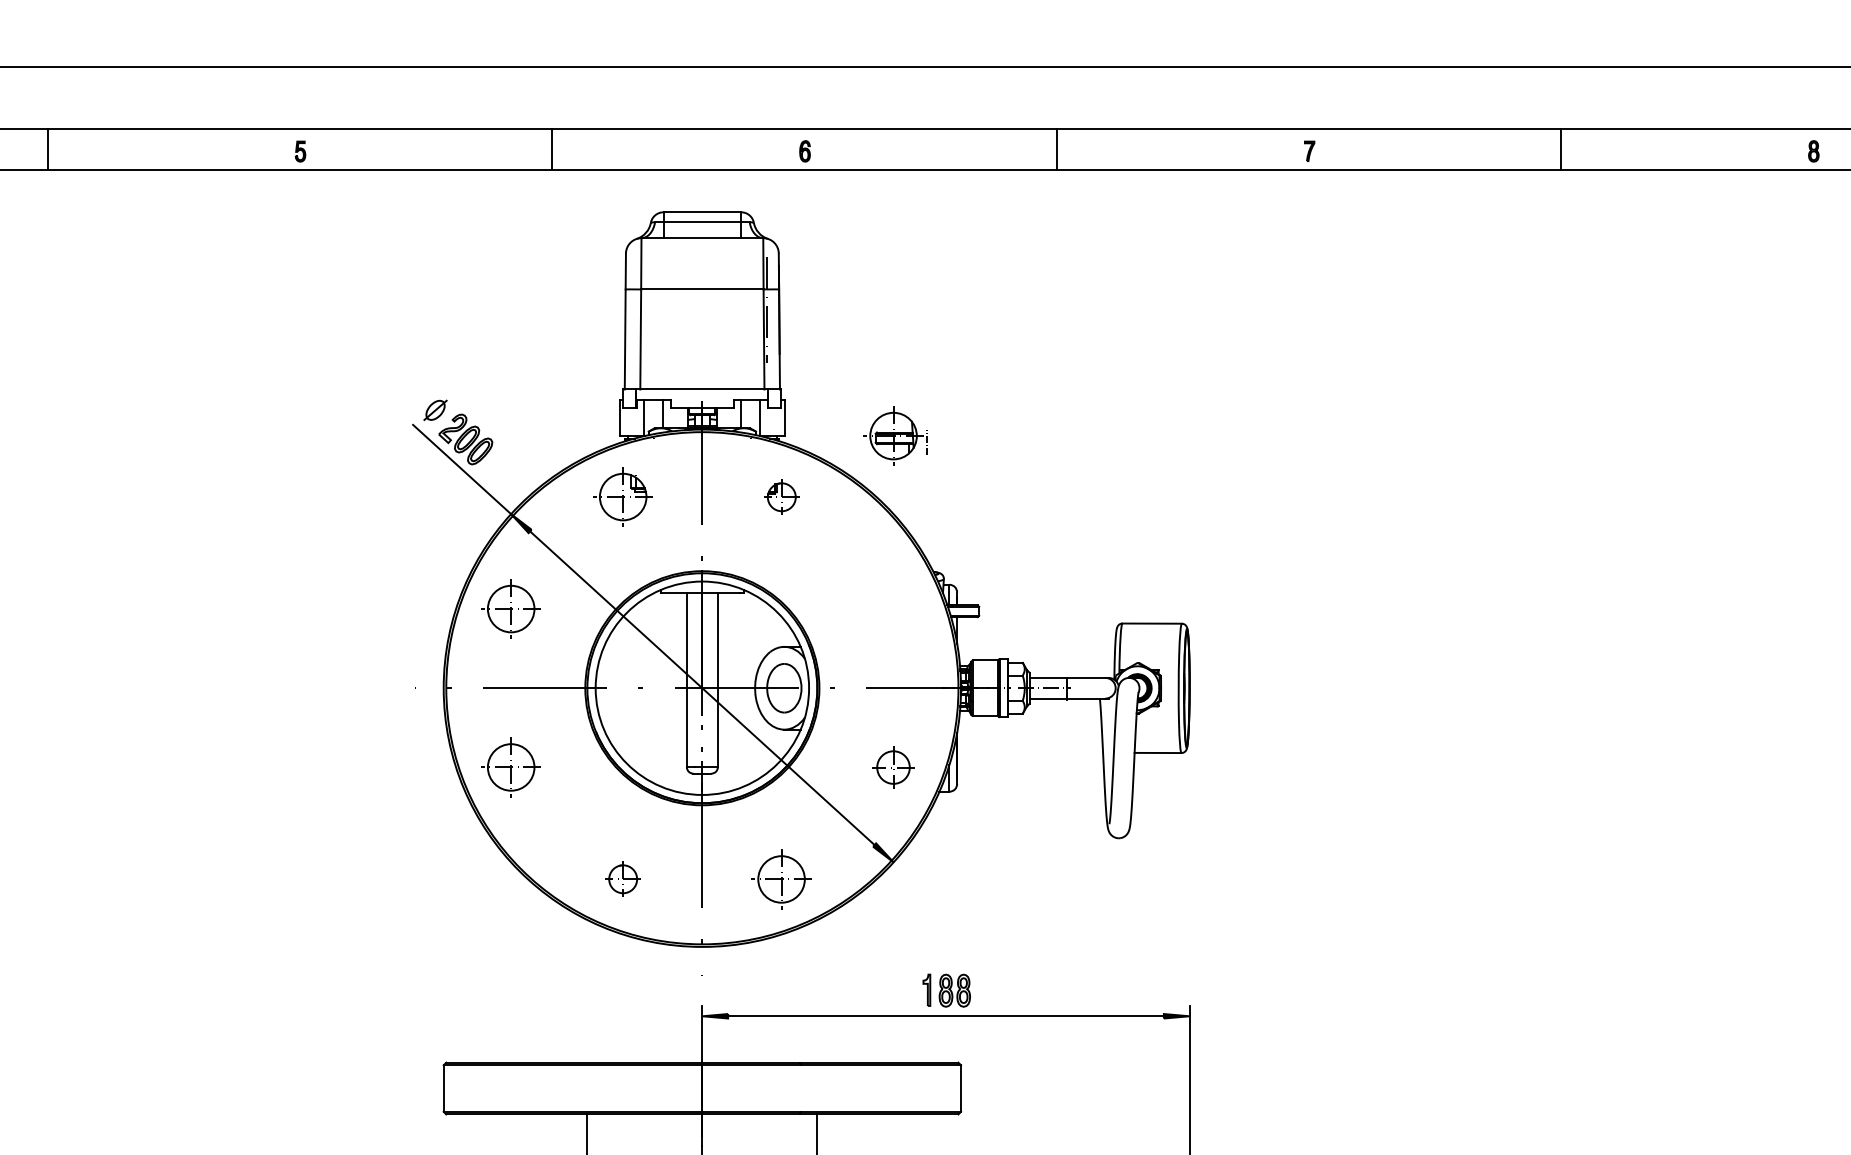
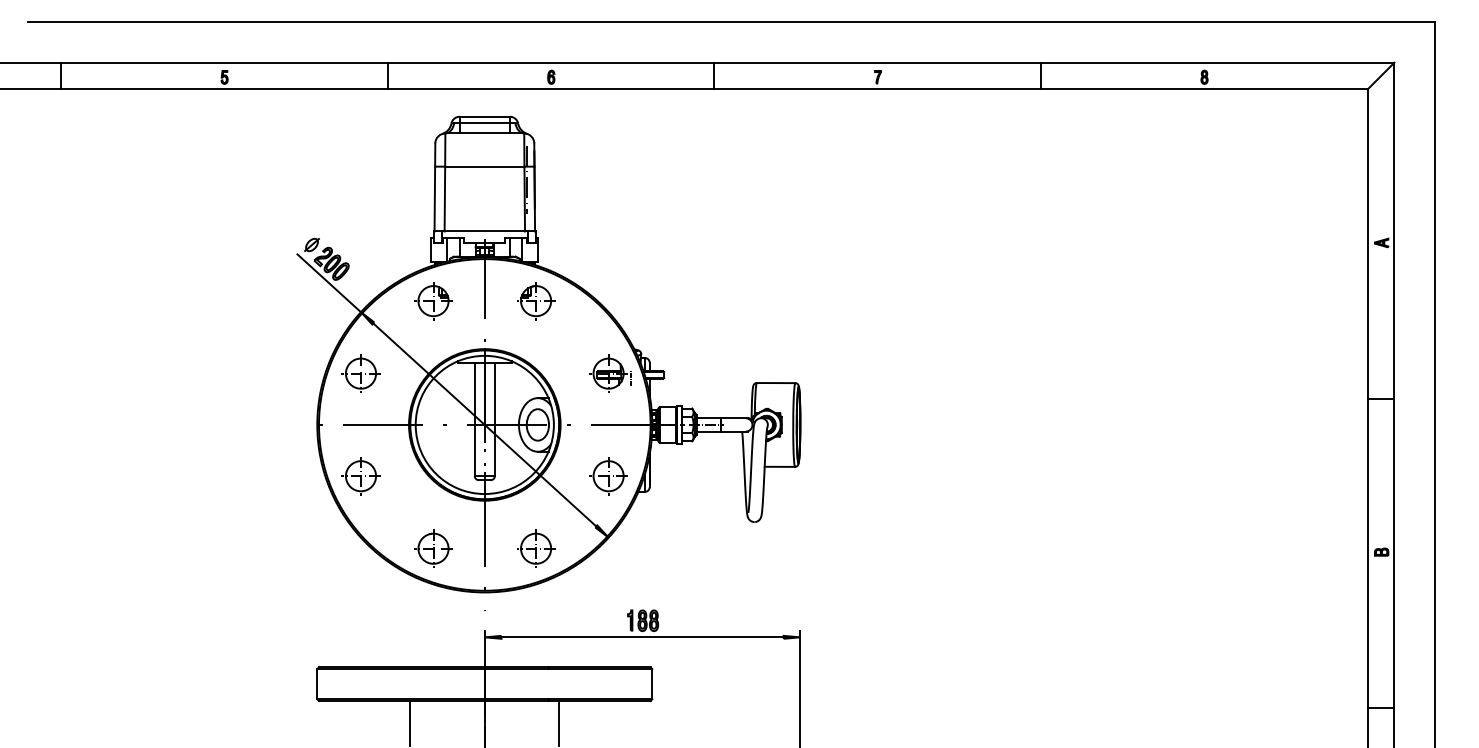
part: (896, 435) -> (610, 373), moved
part: (782, 497) -> (536, 301), size x1.67
part: (893, 767) -> (608, 476), size x1.43
part: (623, 879) -> (433, 548), size x1.67

